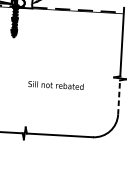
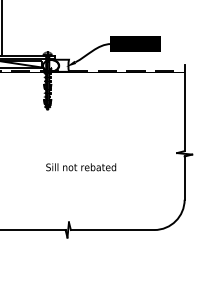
text: (56, 85) -> (81, 167), moved
line: (118, 97) -> (184, 178), dashed -> solid

